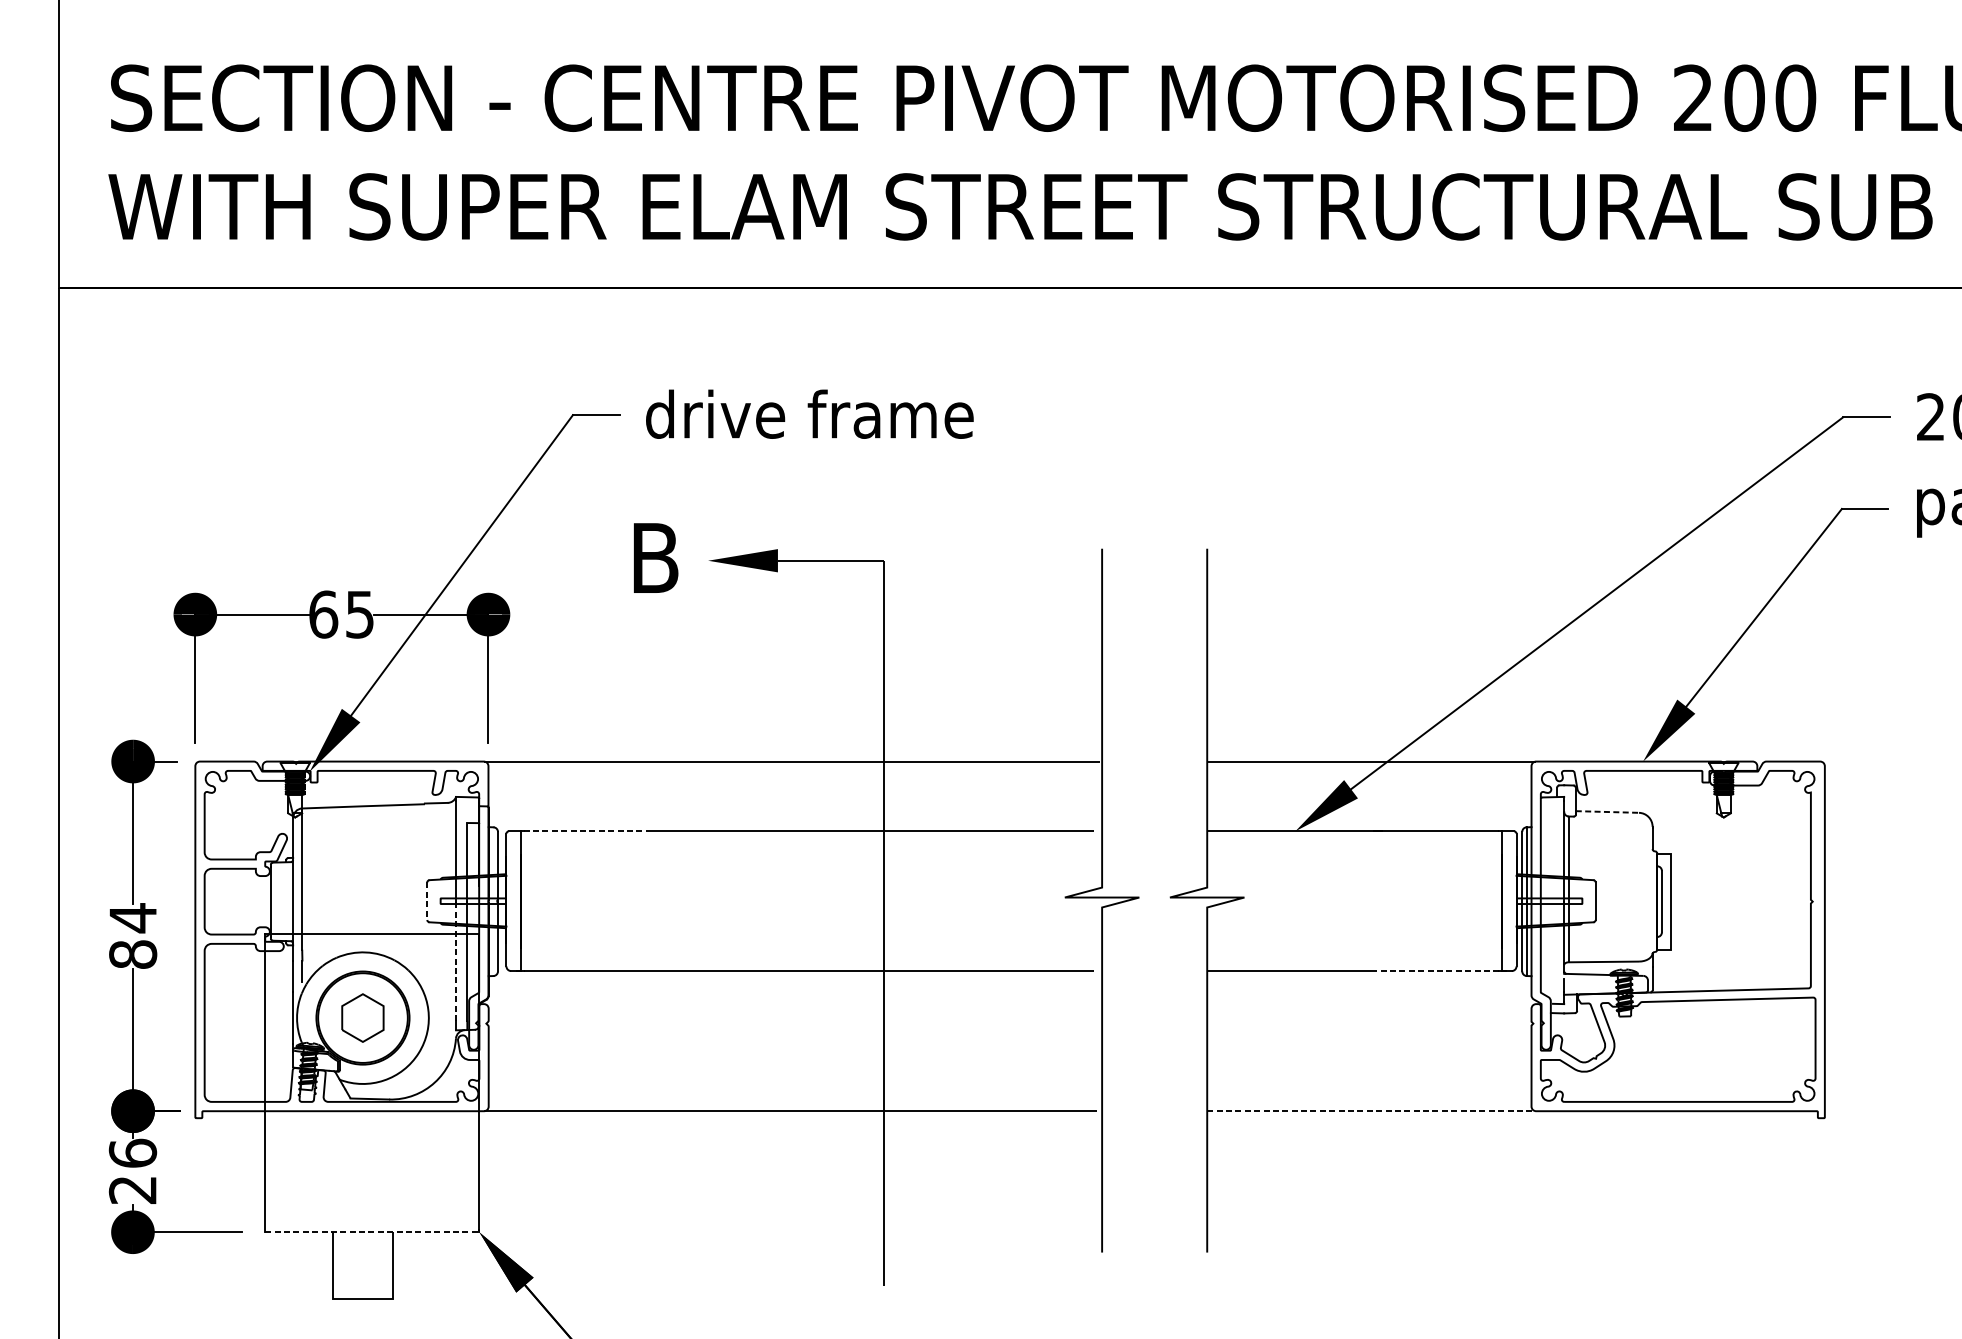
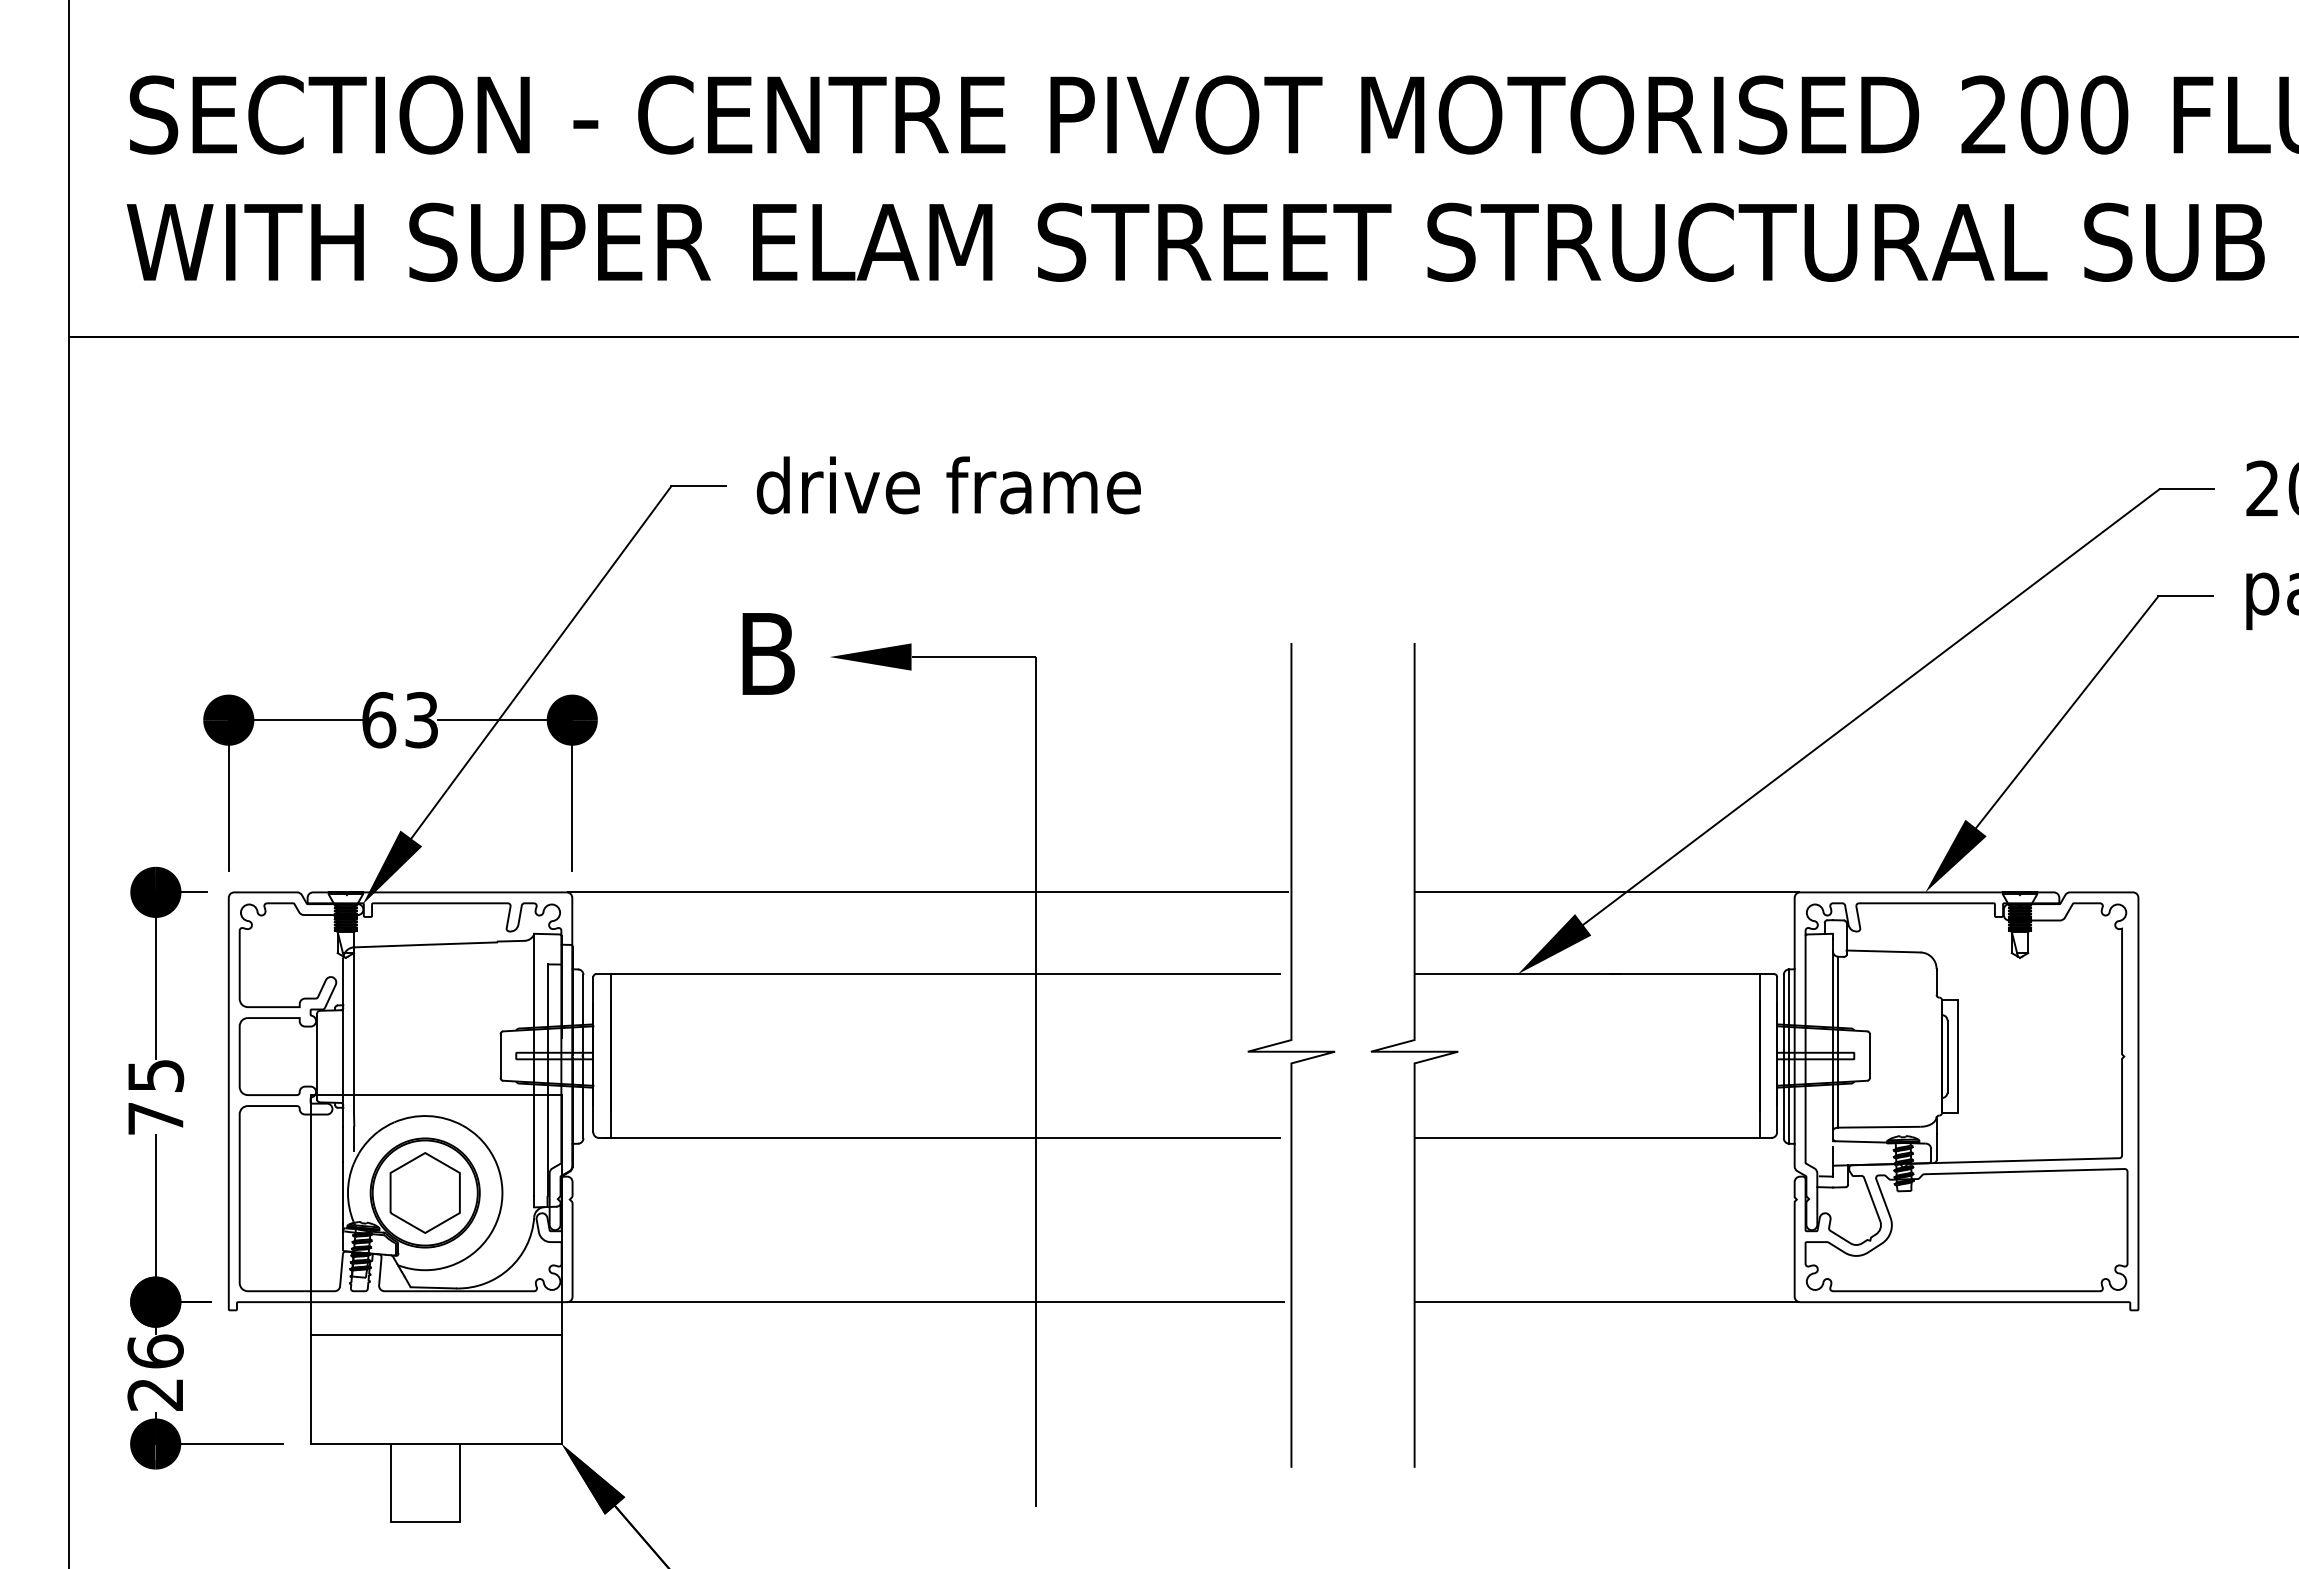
text: (359, 614) -> (421, 719), 65 -> 63
line: (1608, 812) -> (1884, 951), dashed -> solid
line: (586, 831) -> (687, 974), dashed -> solid
line: (427, 901) -> (500, 1056), dashed -> solid
text: (132, 935) -> (155, 1096), 84 -> 75
line: (456, 961) -> (534, 1126), dashed -> solid
line: (1436, 970) -> (1683, 1137), dashed -> solid
part: (362, 1017) -> (424, 1192), size x1.43
line: (1371, 1111) -> (1607, 1302), dashed -> solid
line: (371, 1138) -> (435, 1334), added
line: (372, 1232) -> (436, 1444), dashed -> solid

